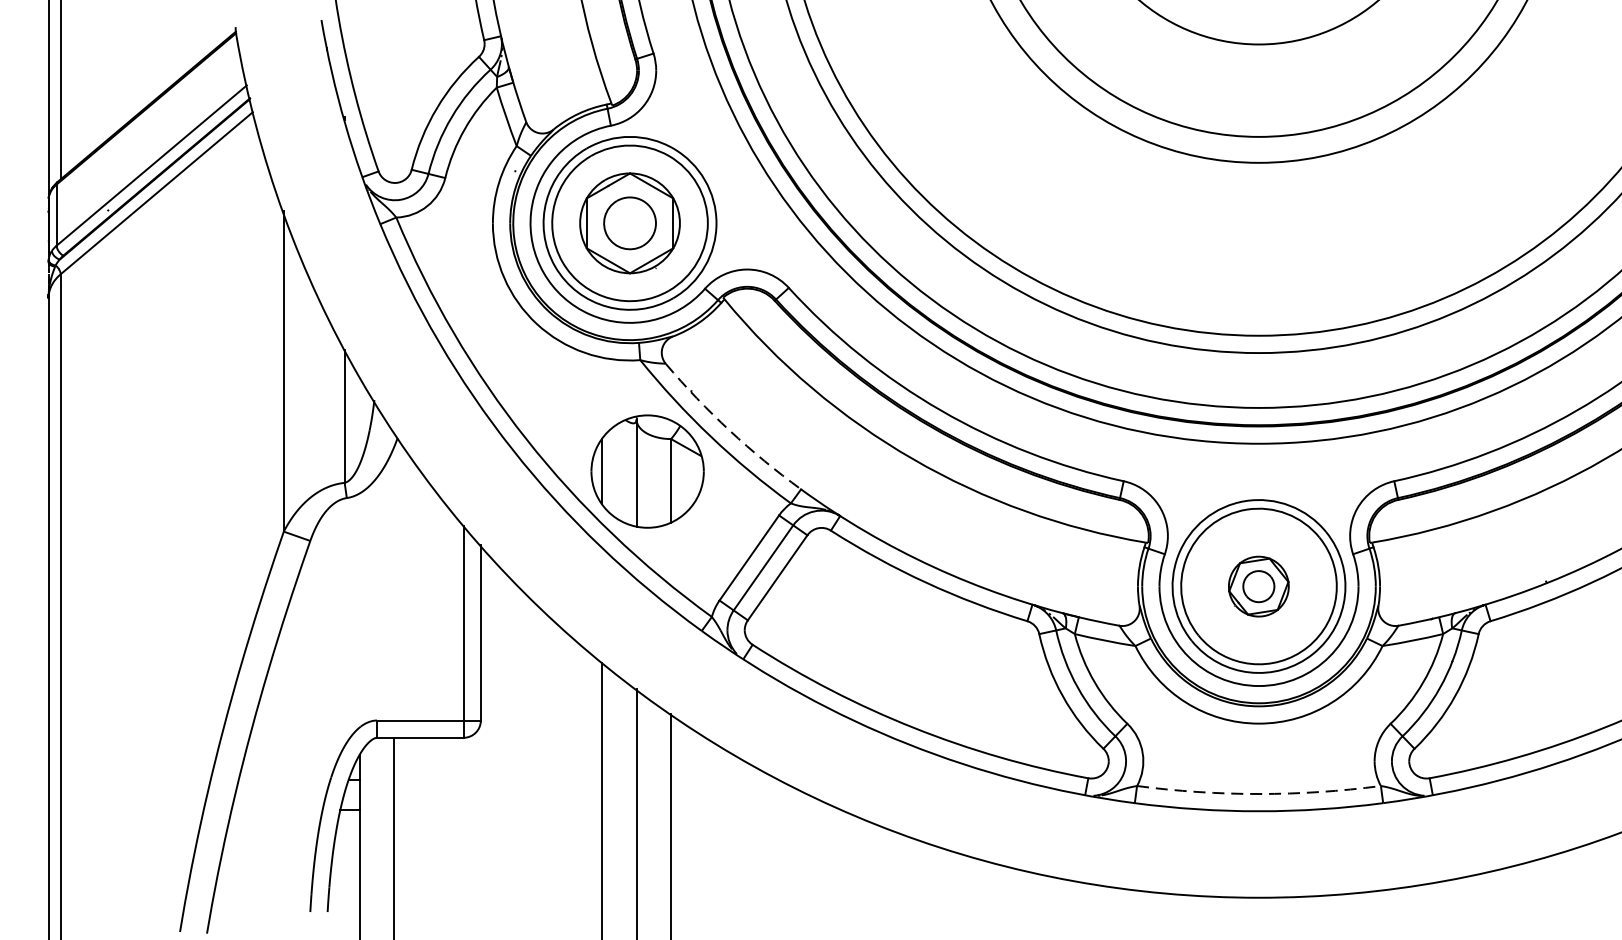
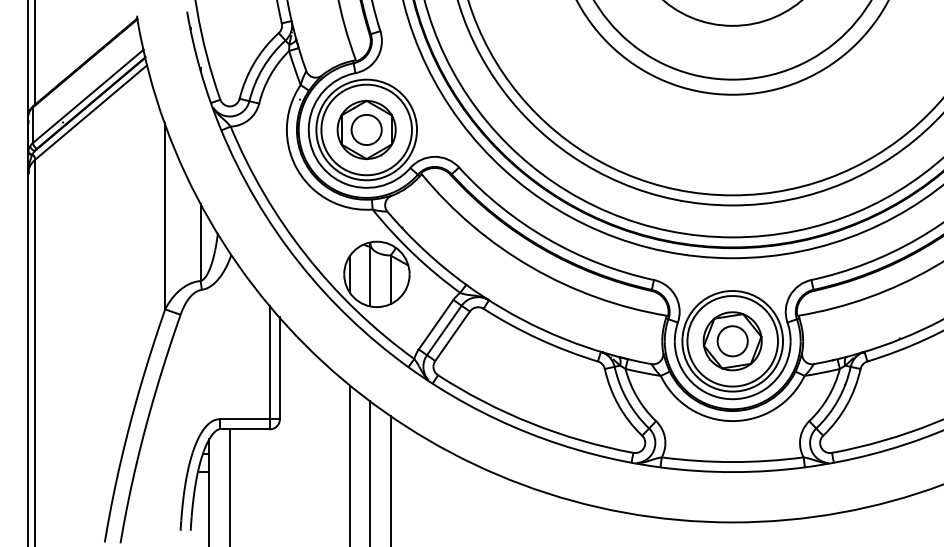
arc: (729, 430) -> (424, 250), dashed -> solid
part: (1258, 586) -> (732, 341), size x1.67
arc: (1258, 794) -> (732, 462), dashed -> solid

